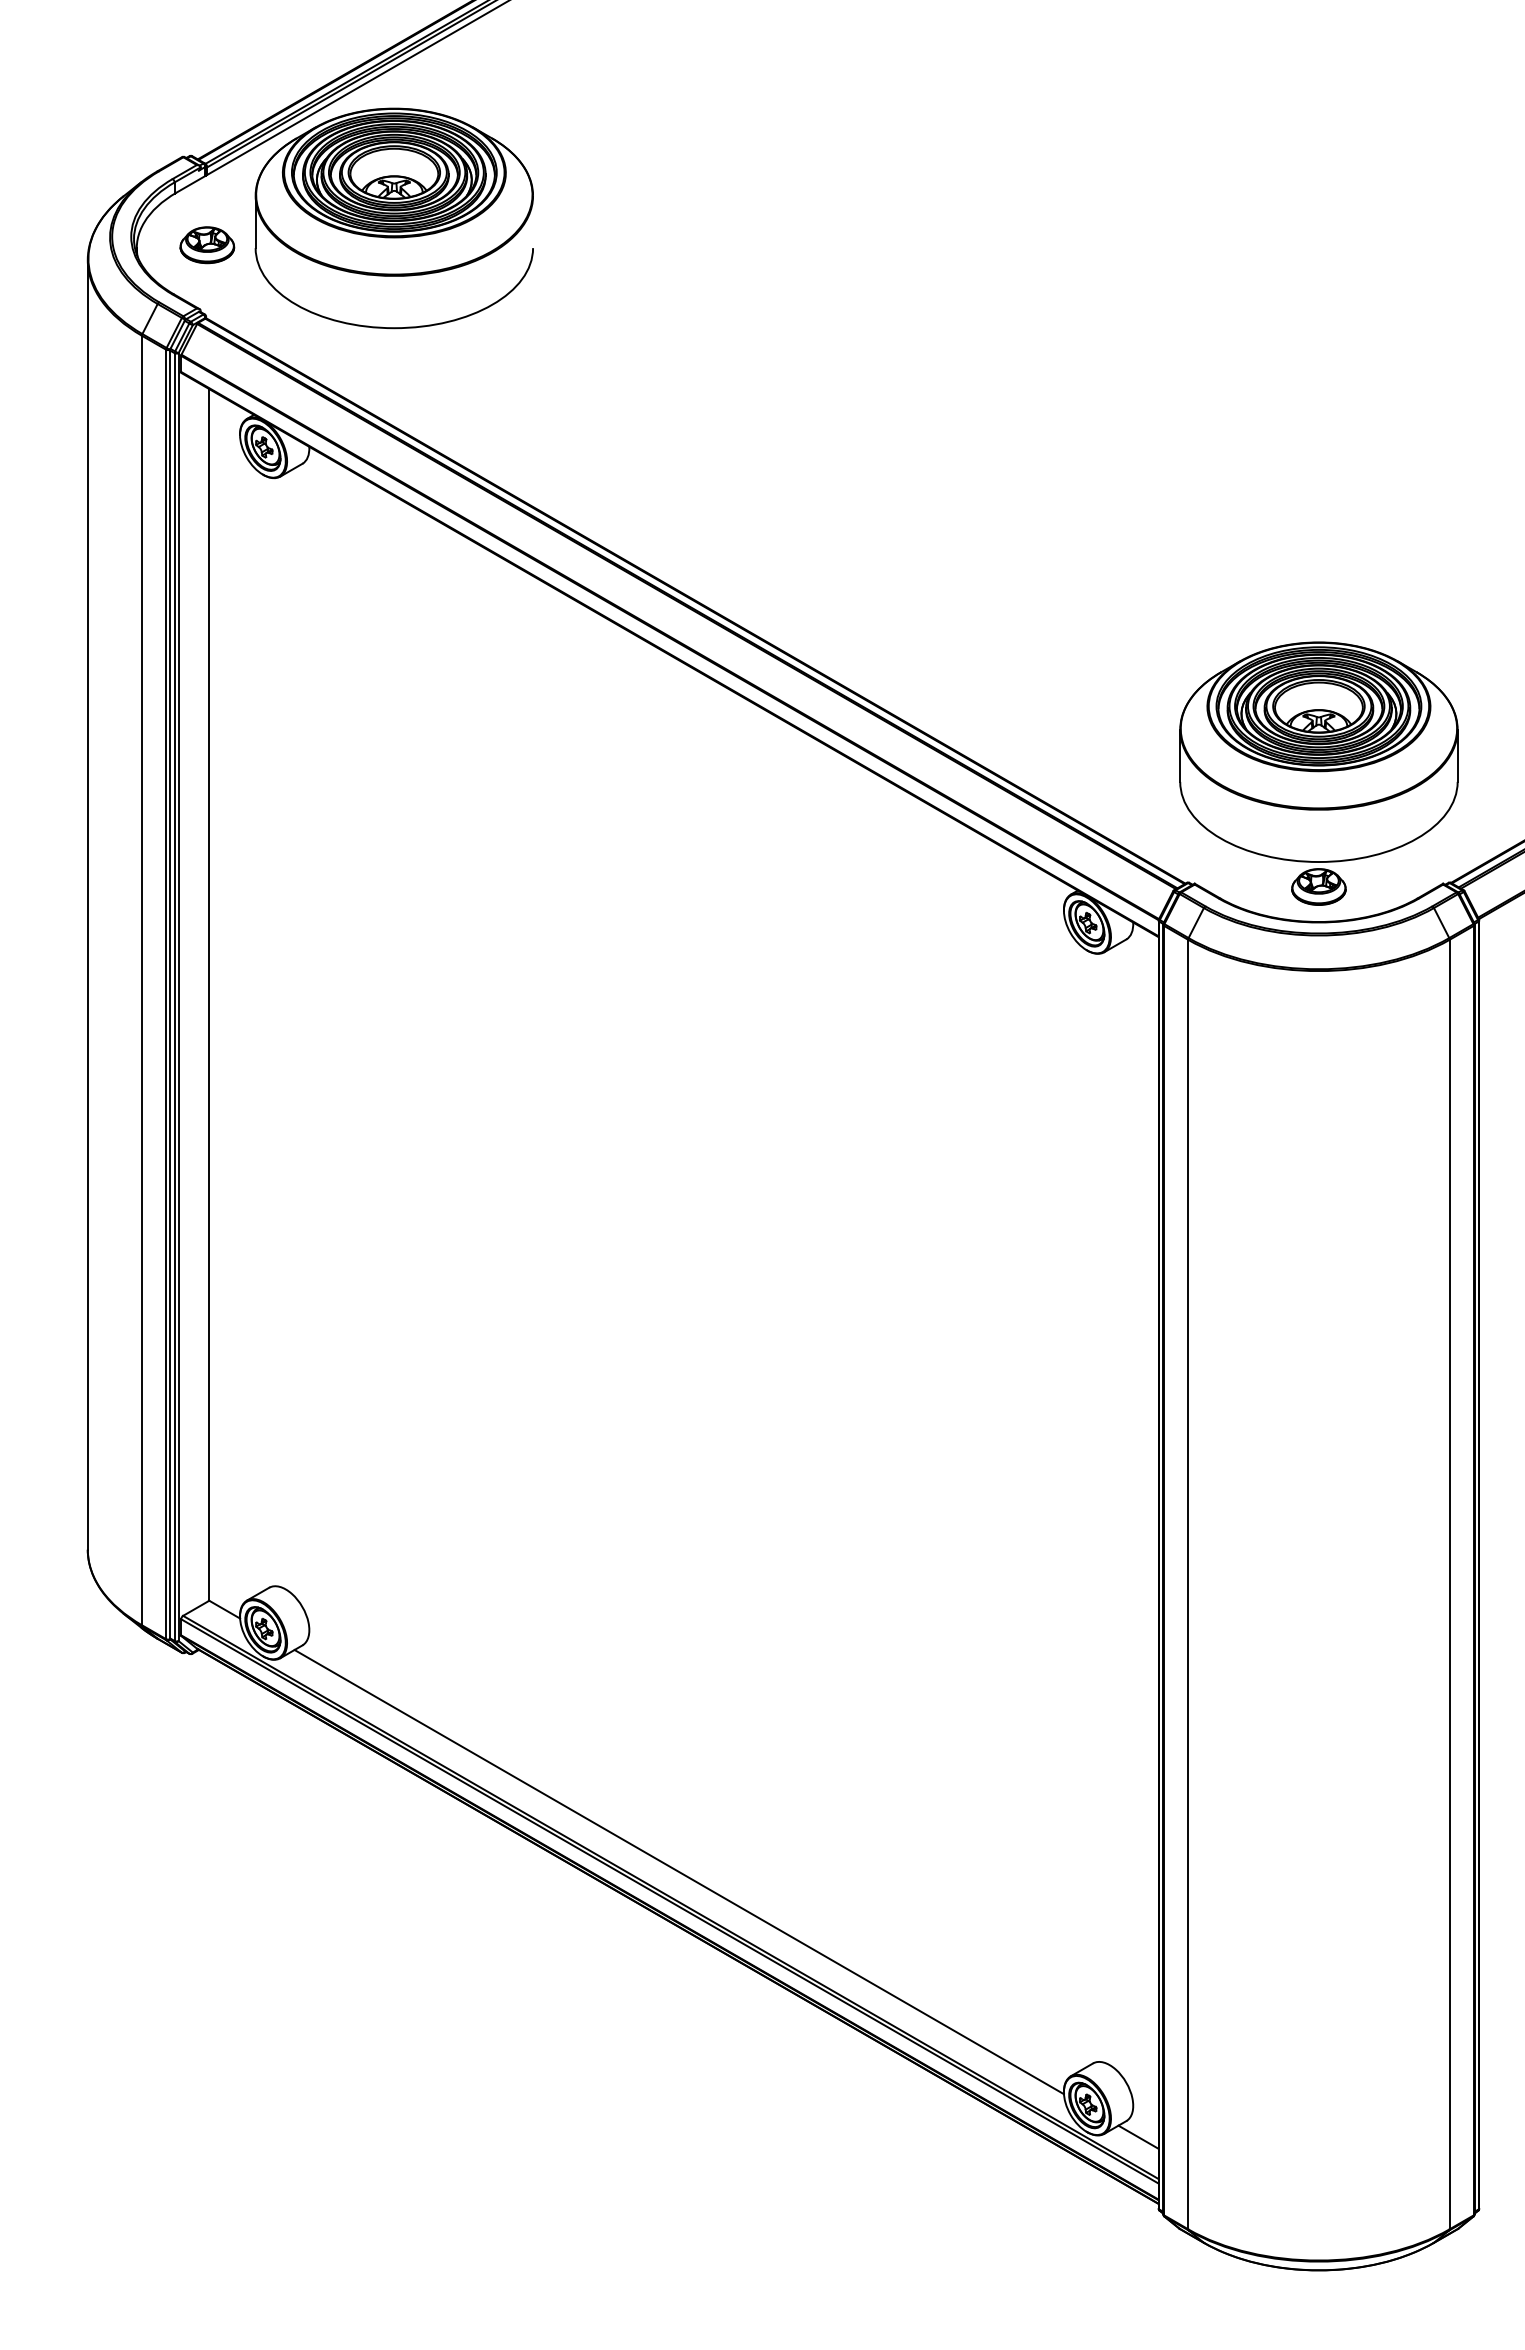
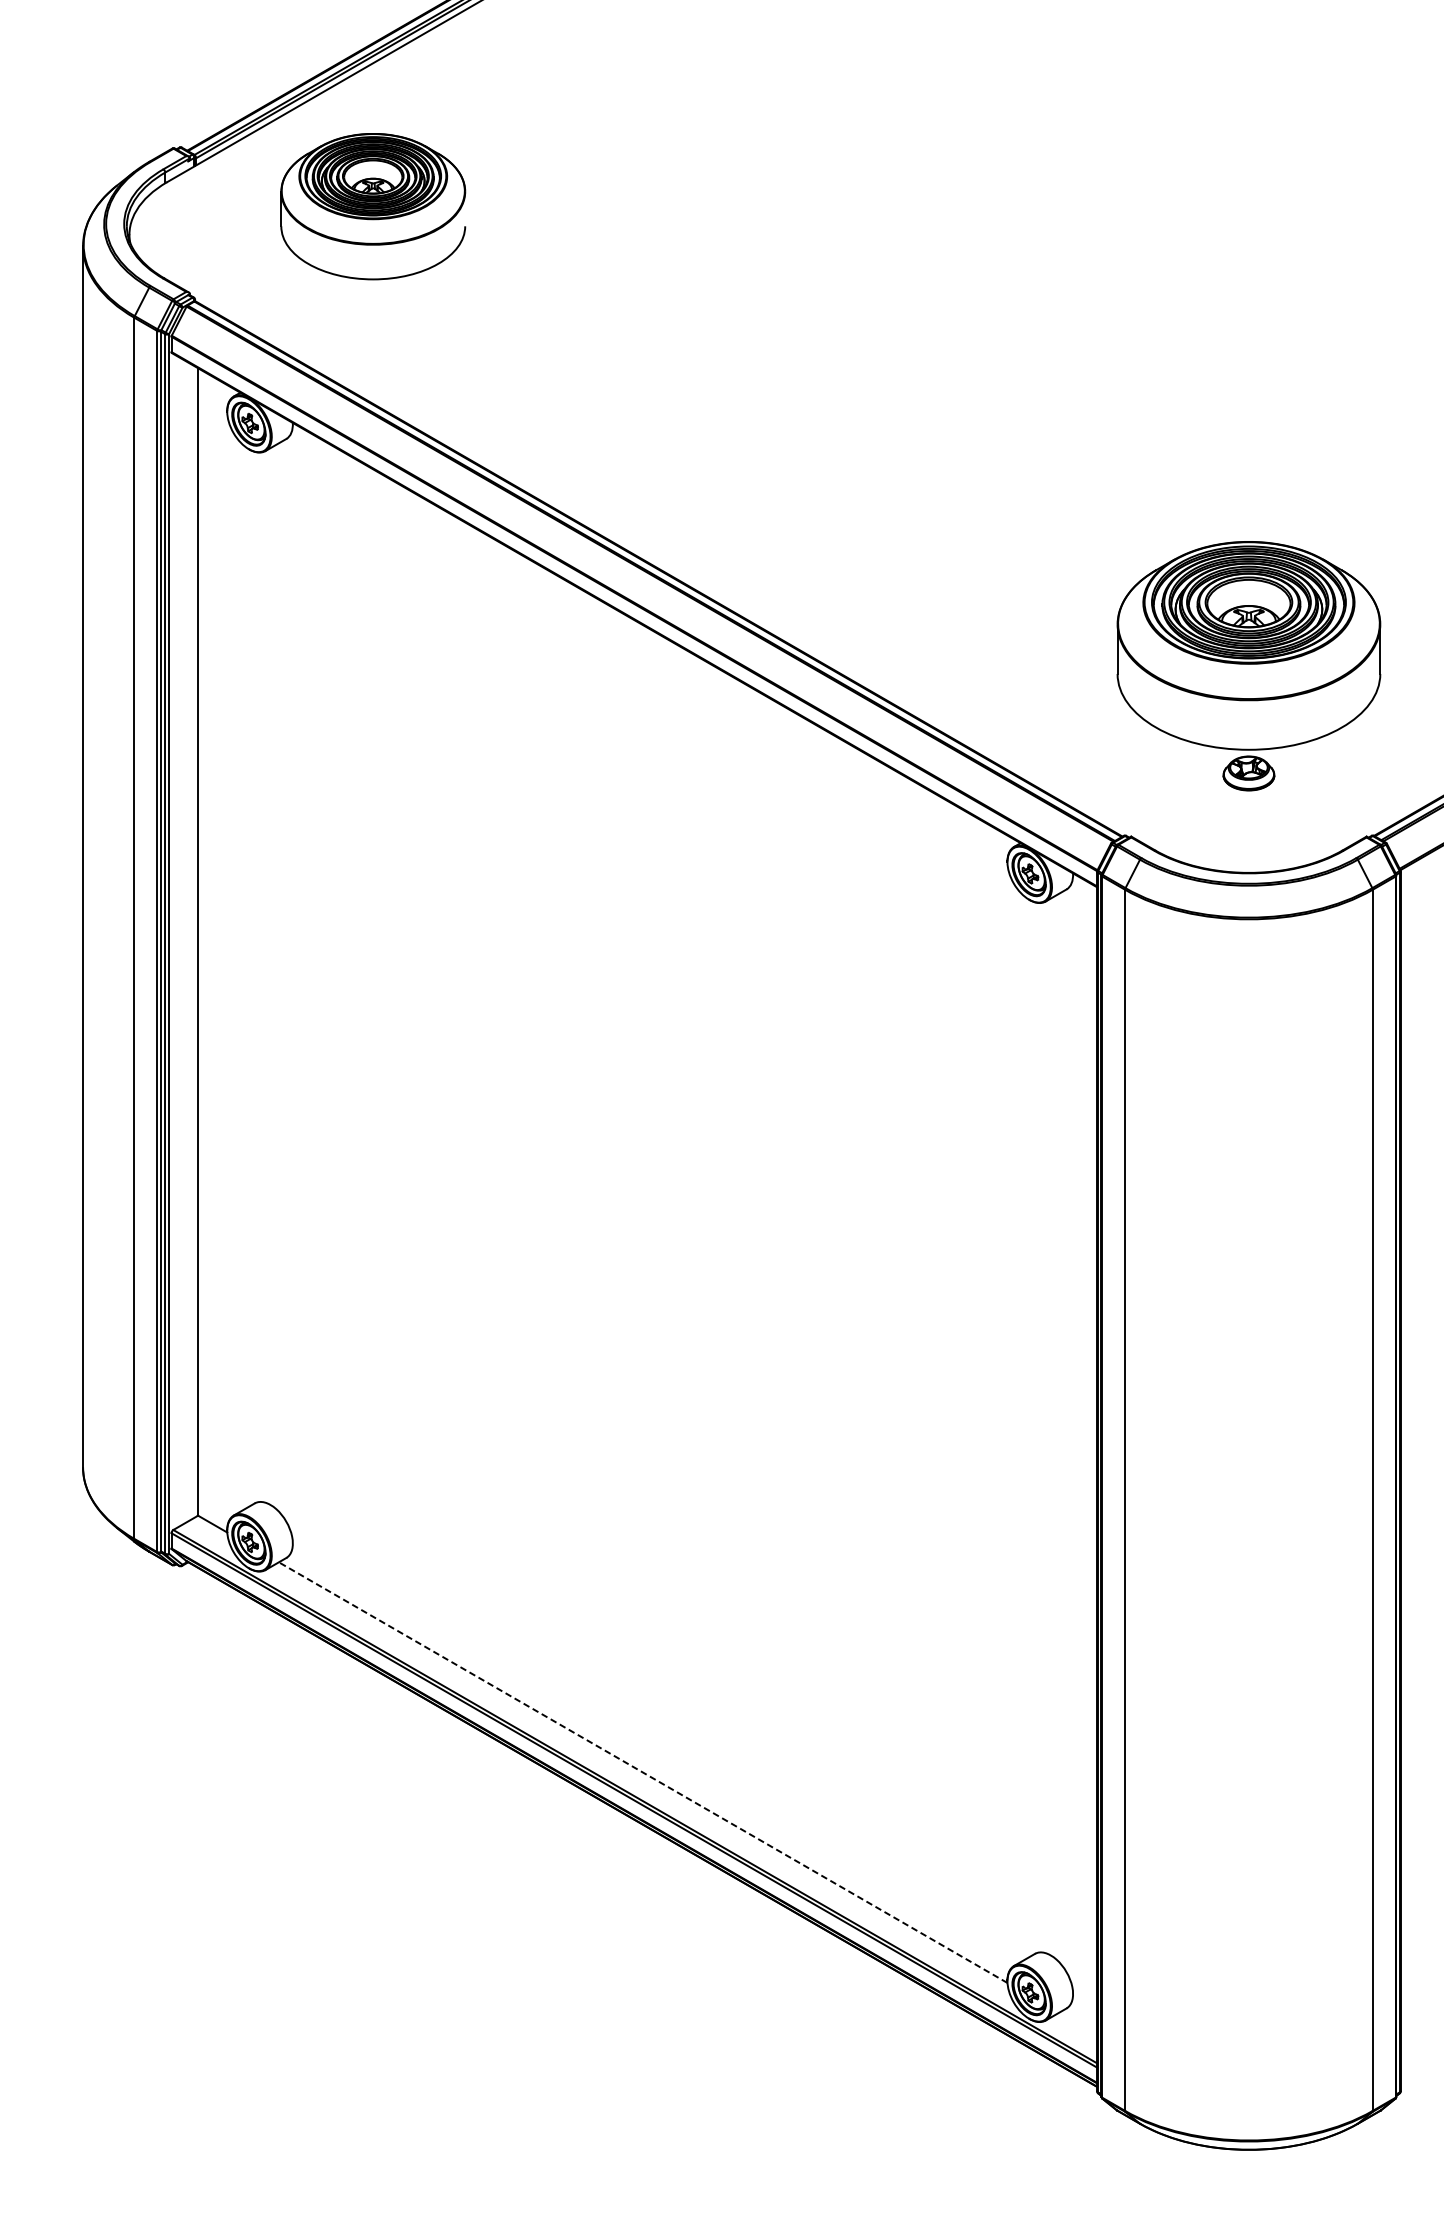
part: (393, 218) -> (372, 206), size x0.7
part: (207, 245) -> (196, 232), removed
part: (1318, 773) -> (1248, 665), moved
line: (678, 1871) -> (642, 1772), solid -> dashed
line: (1138, 2136) -> (1078, 2023), removed

